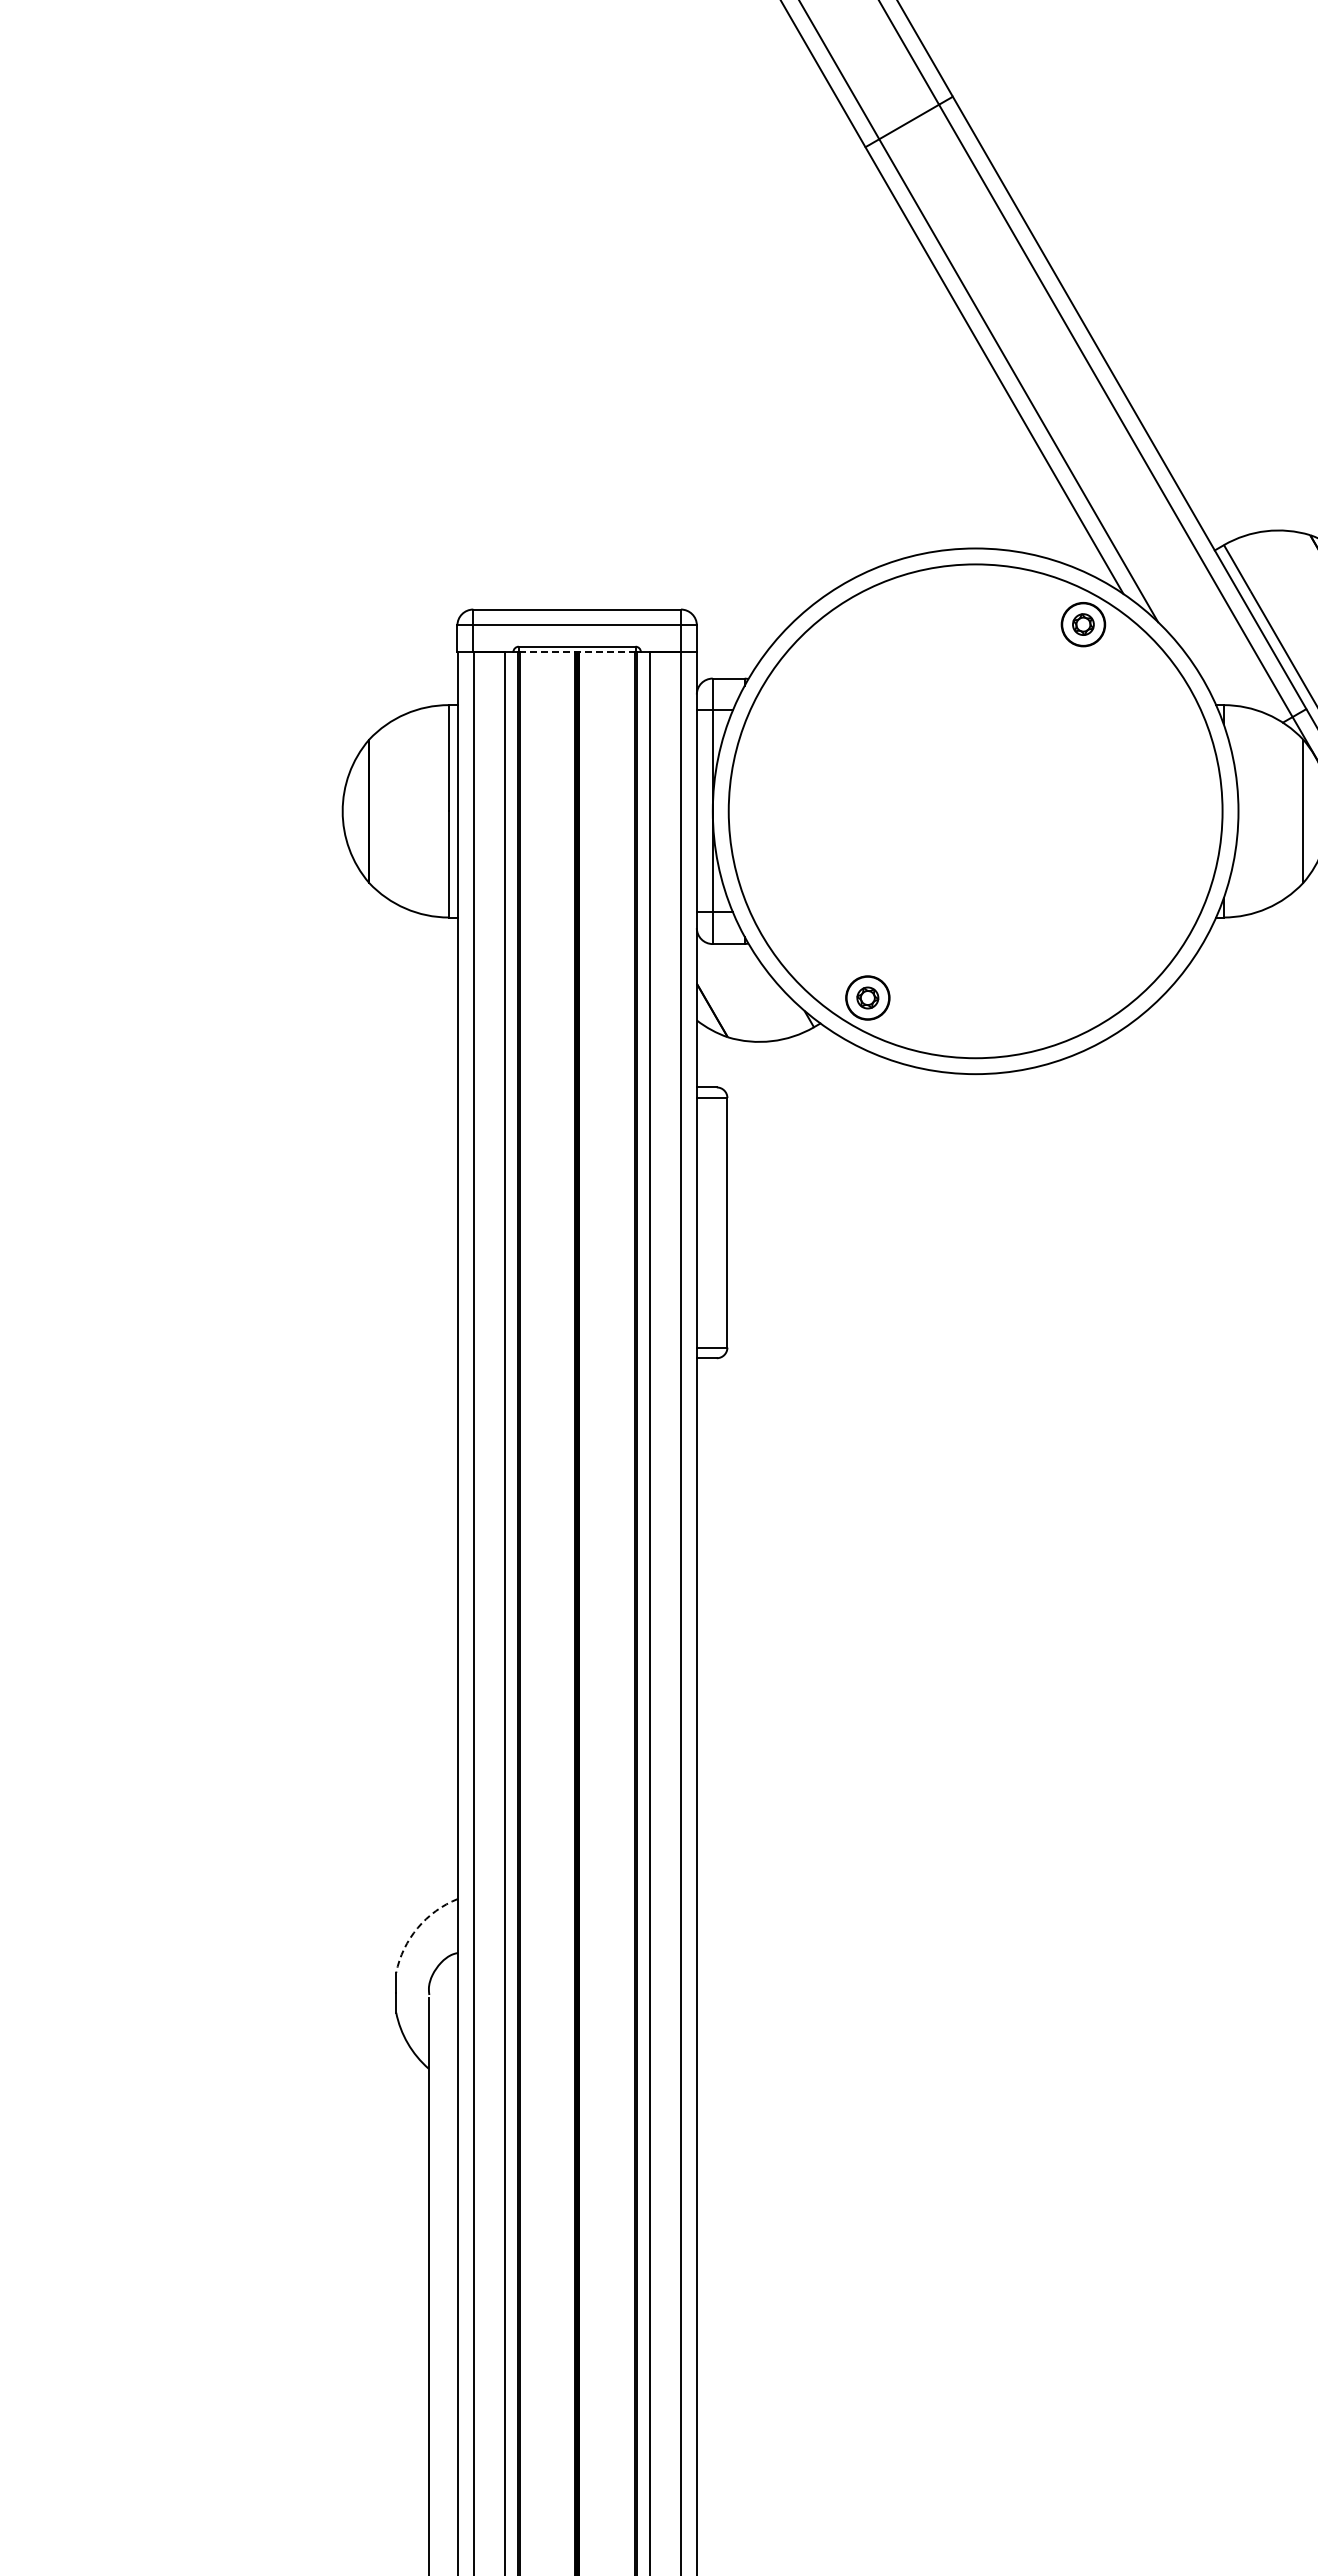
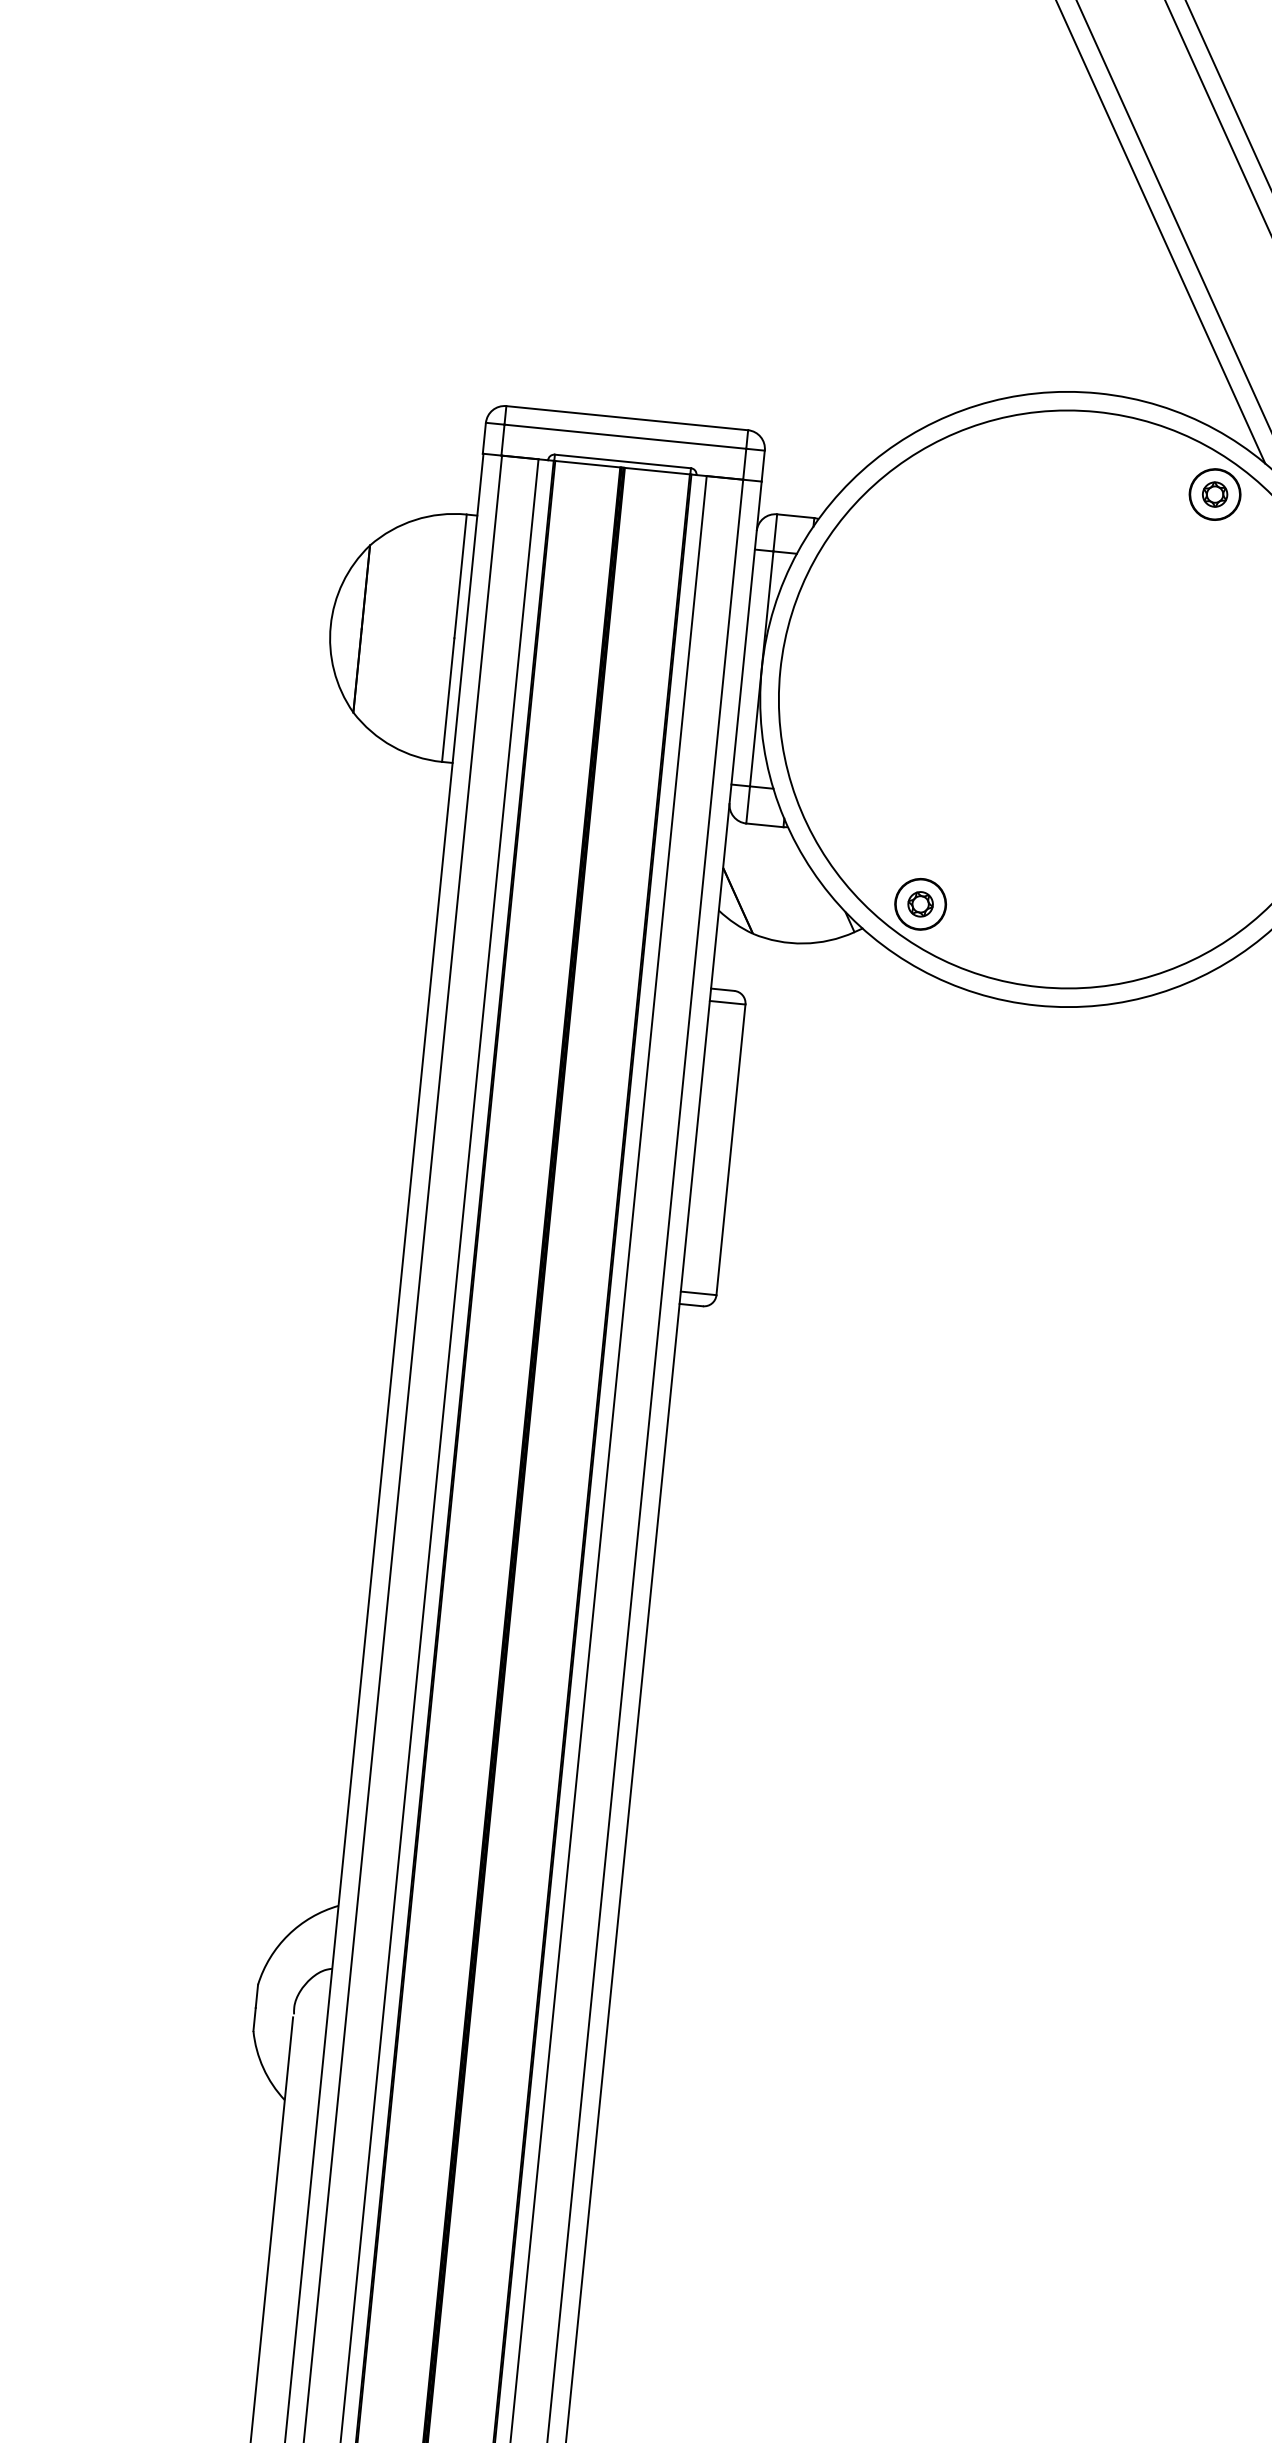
line: (577, 652) -> (622, 468), dashed -> solid
arc: (417, 1928) -> (288, 1935), dashed -> solid

